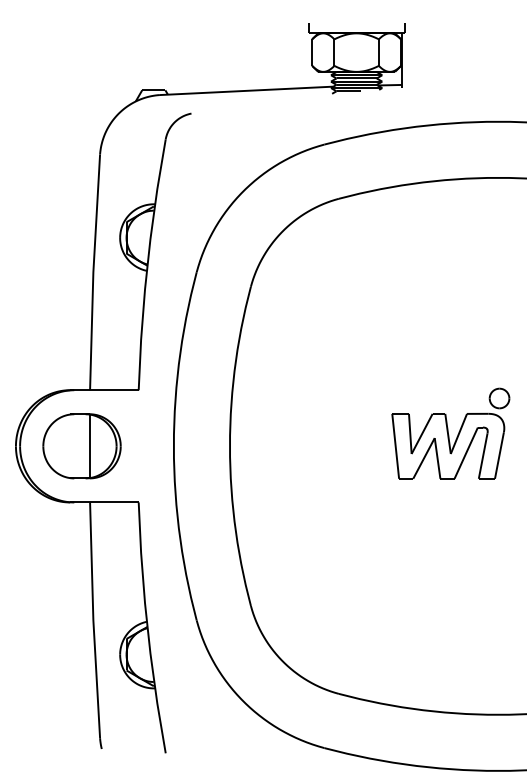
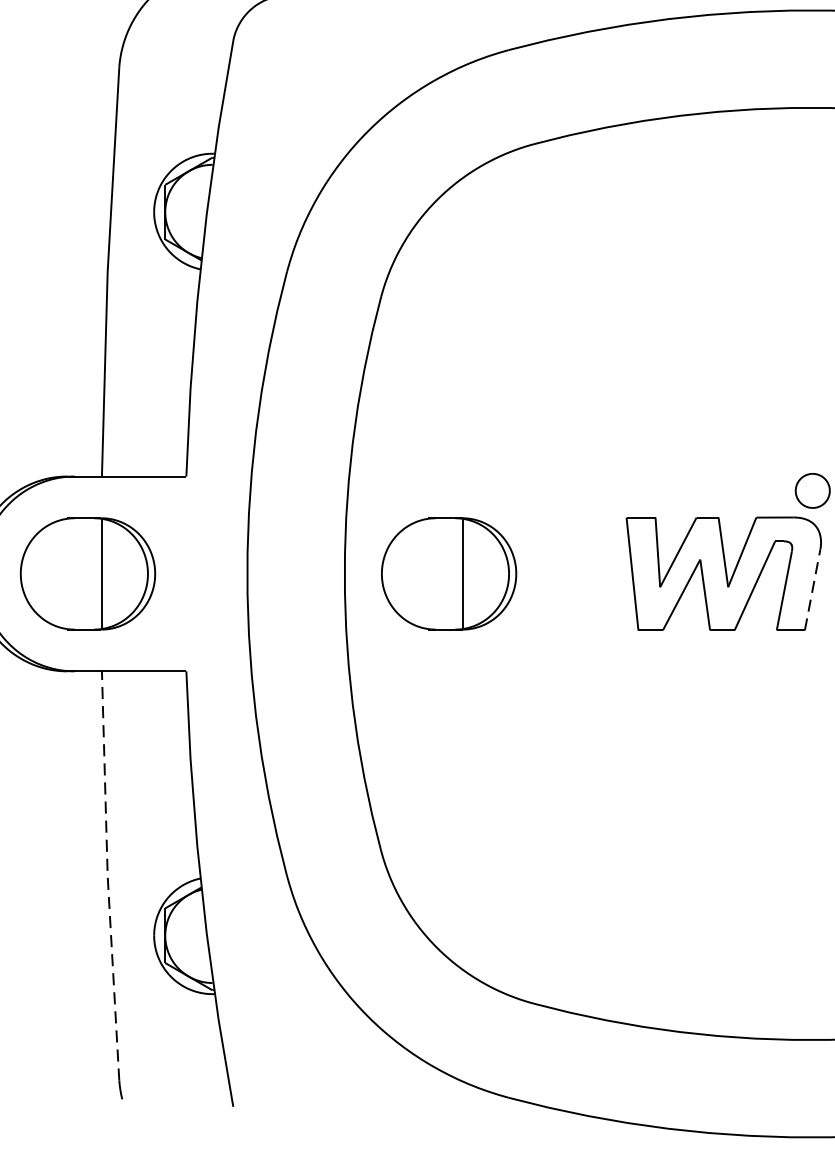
part: (289, 446) -> (448, 574), added
line: (499, 455) -> (812, 589), solid -> dashed
line: (93, 620) -> (107, 876), solid -> dashed

